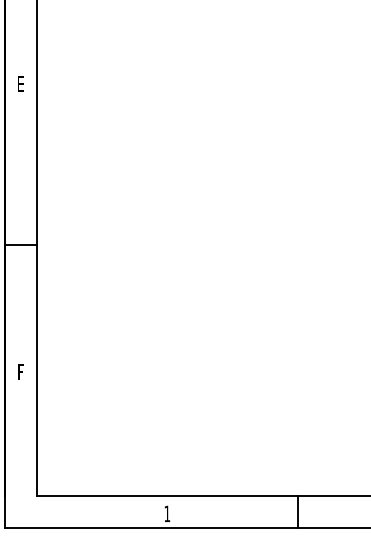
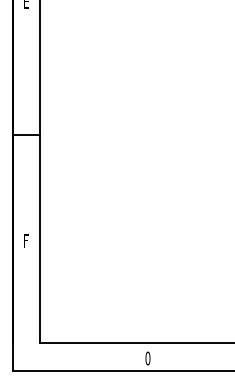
text: (167, 513) -> (148, 358), 1 -> 0

